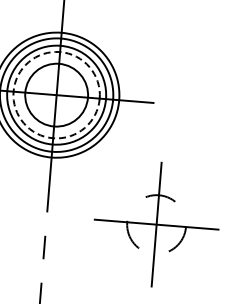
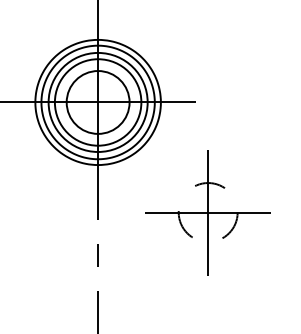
circle: (56, 95) -> (97, 102), dashed -> solid
part: (155, 224) -> (207, 212), moved

